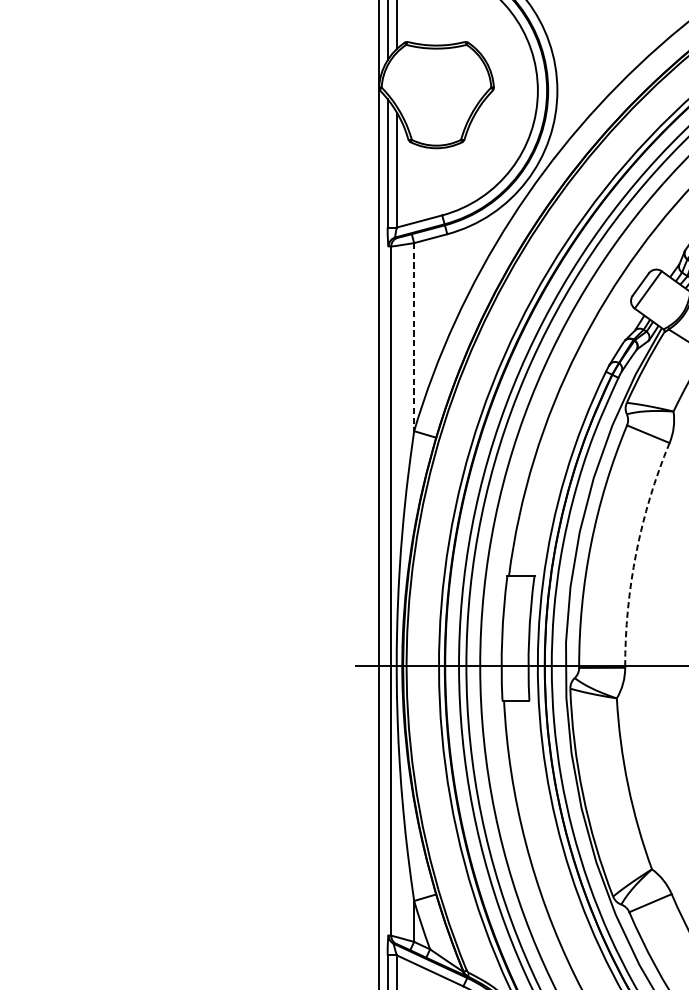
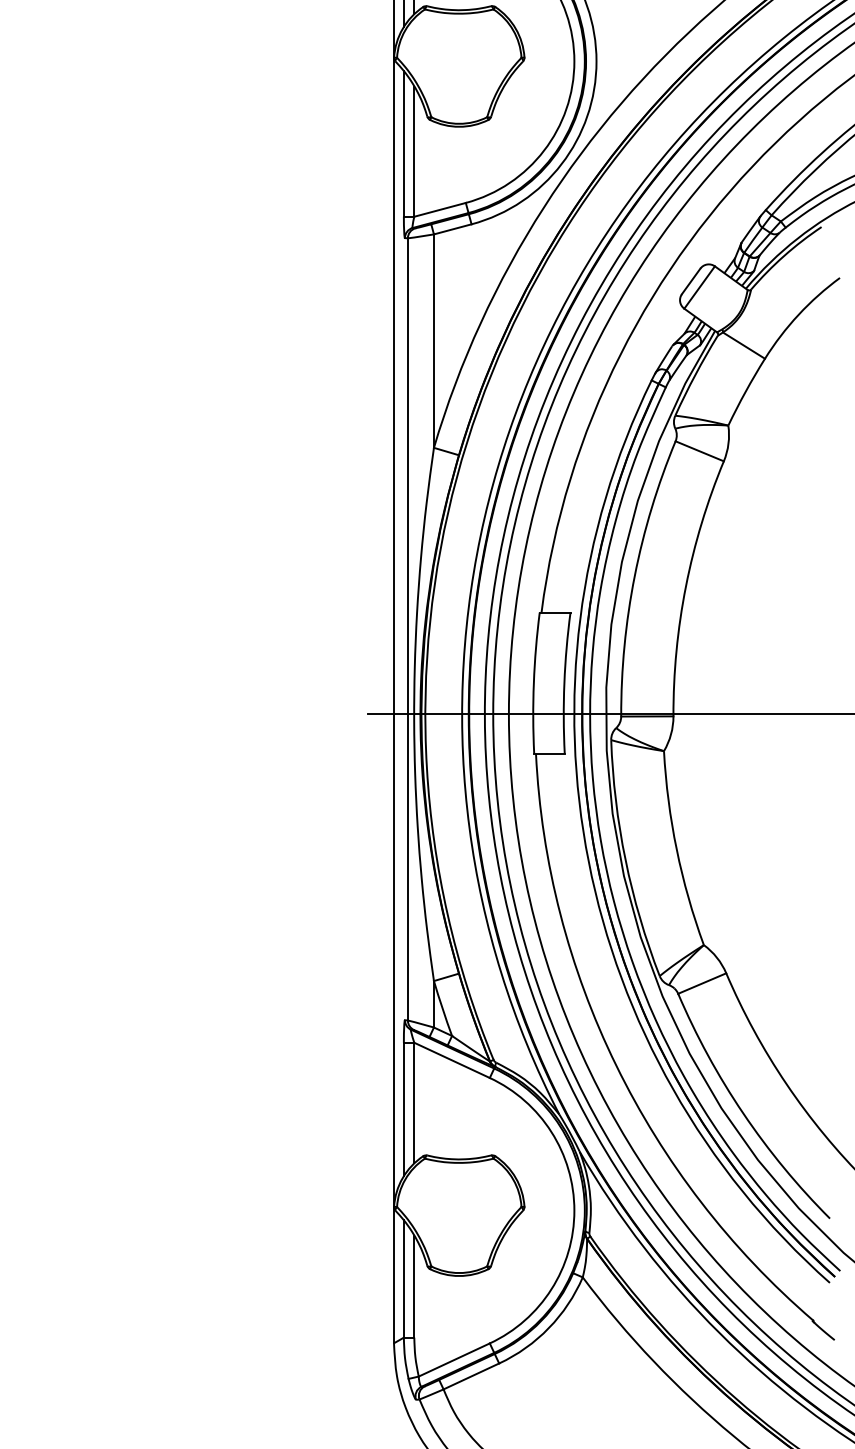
line: (413, 337) -> (433, 341), dashed -> solid
arc: (635, 553) -> (685, 586), dashed -> solid

